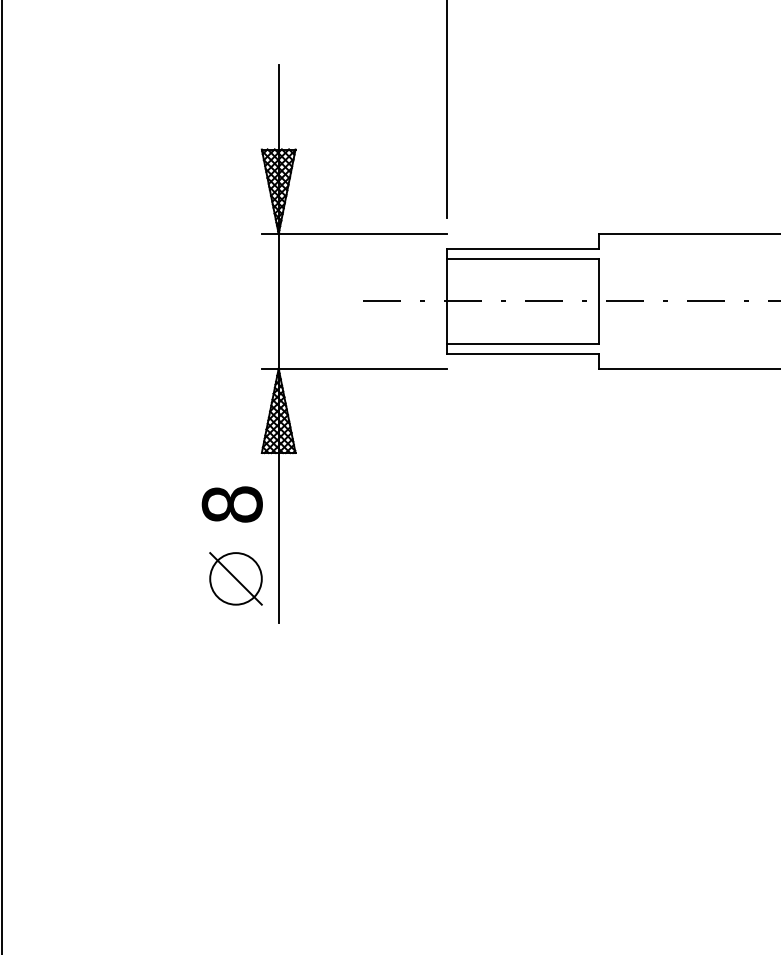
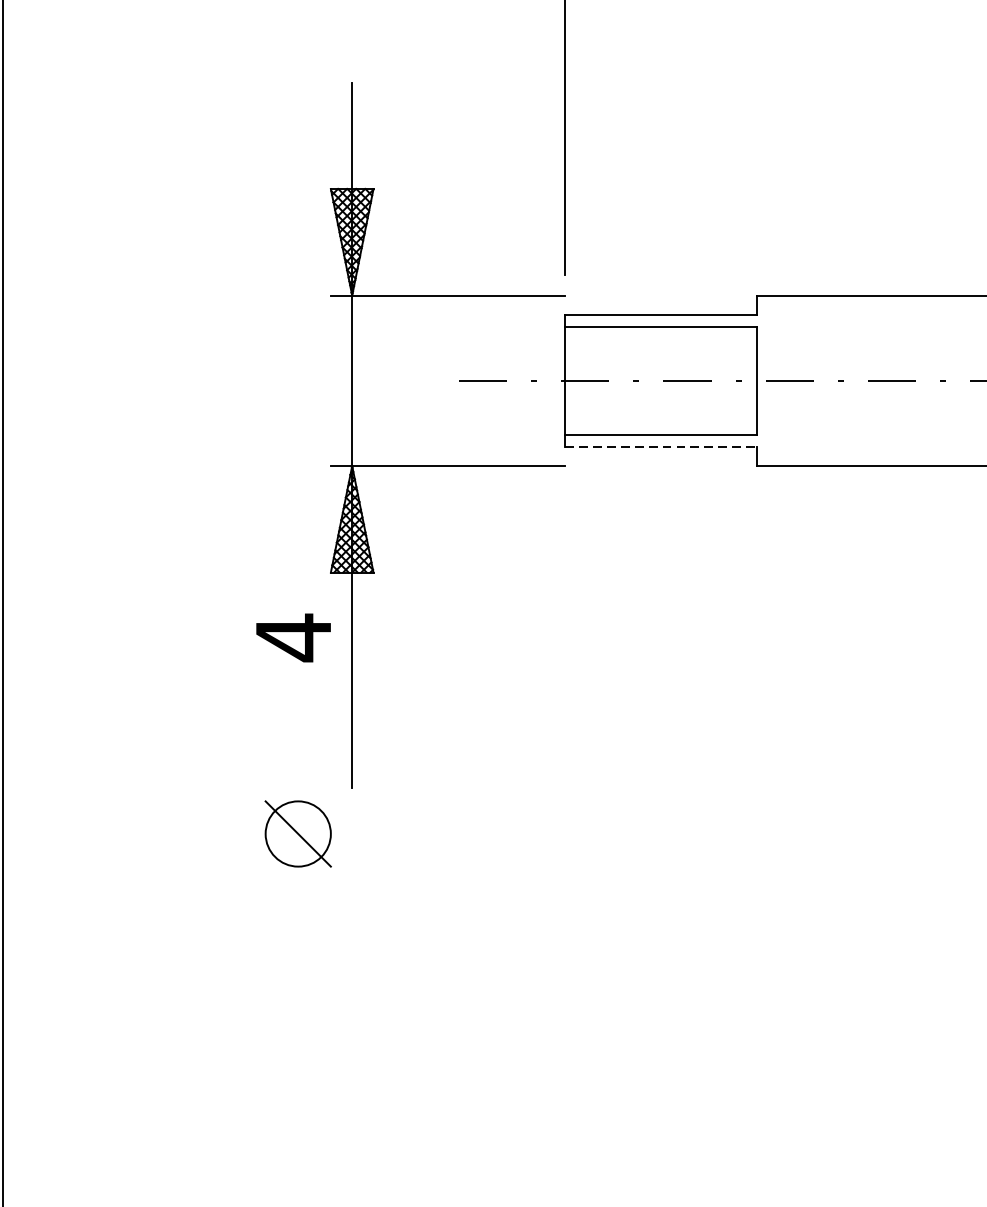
line: (523, 353) -> (661, 446), solid -> dashed
text: (231, 504) -> (292, 637), 8 -> 4
part: (235, 578) -> (297, 833), moved

